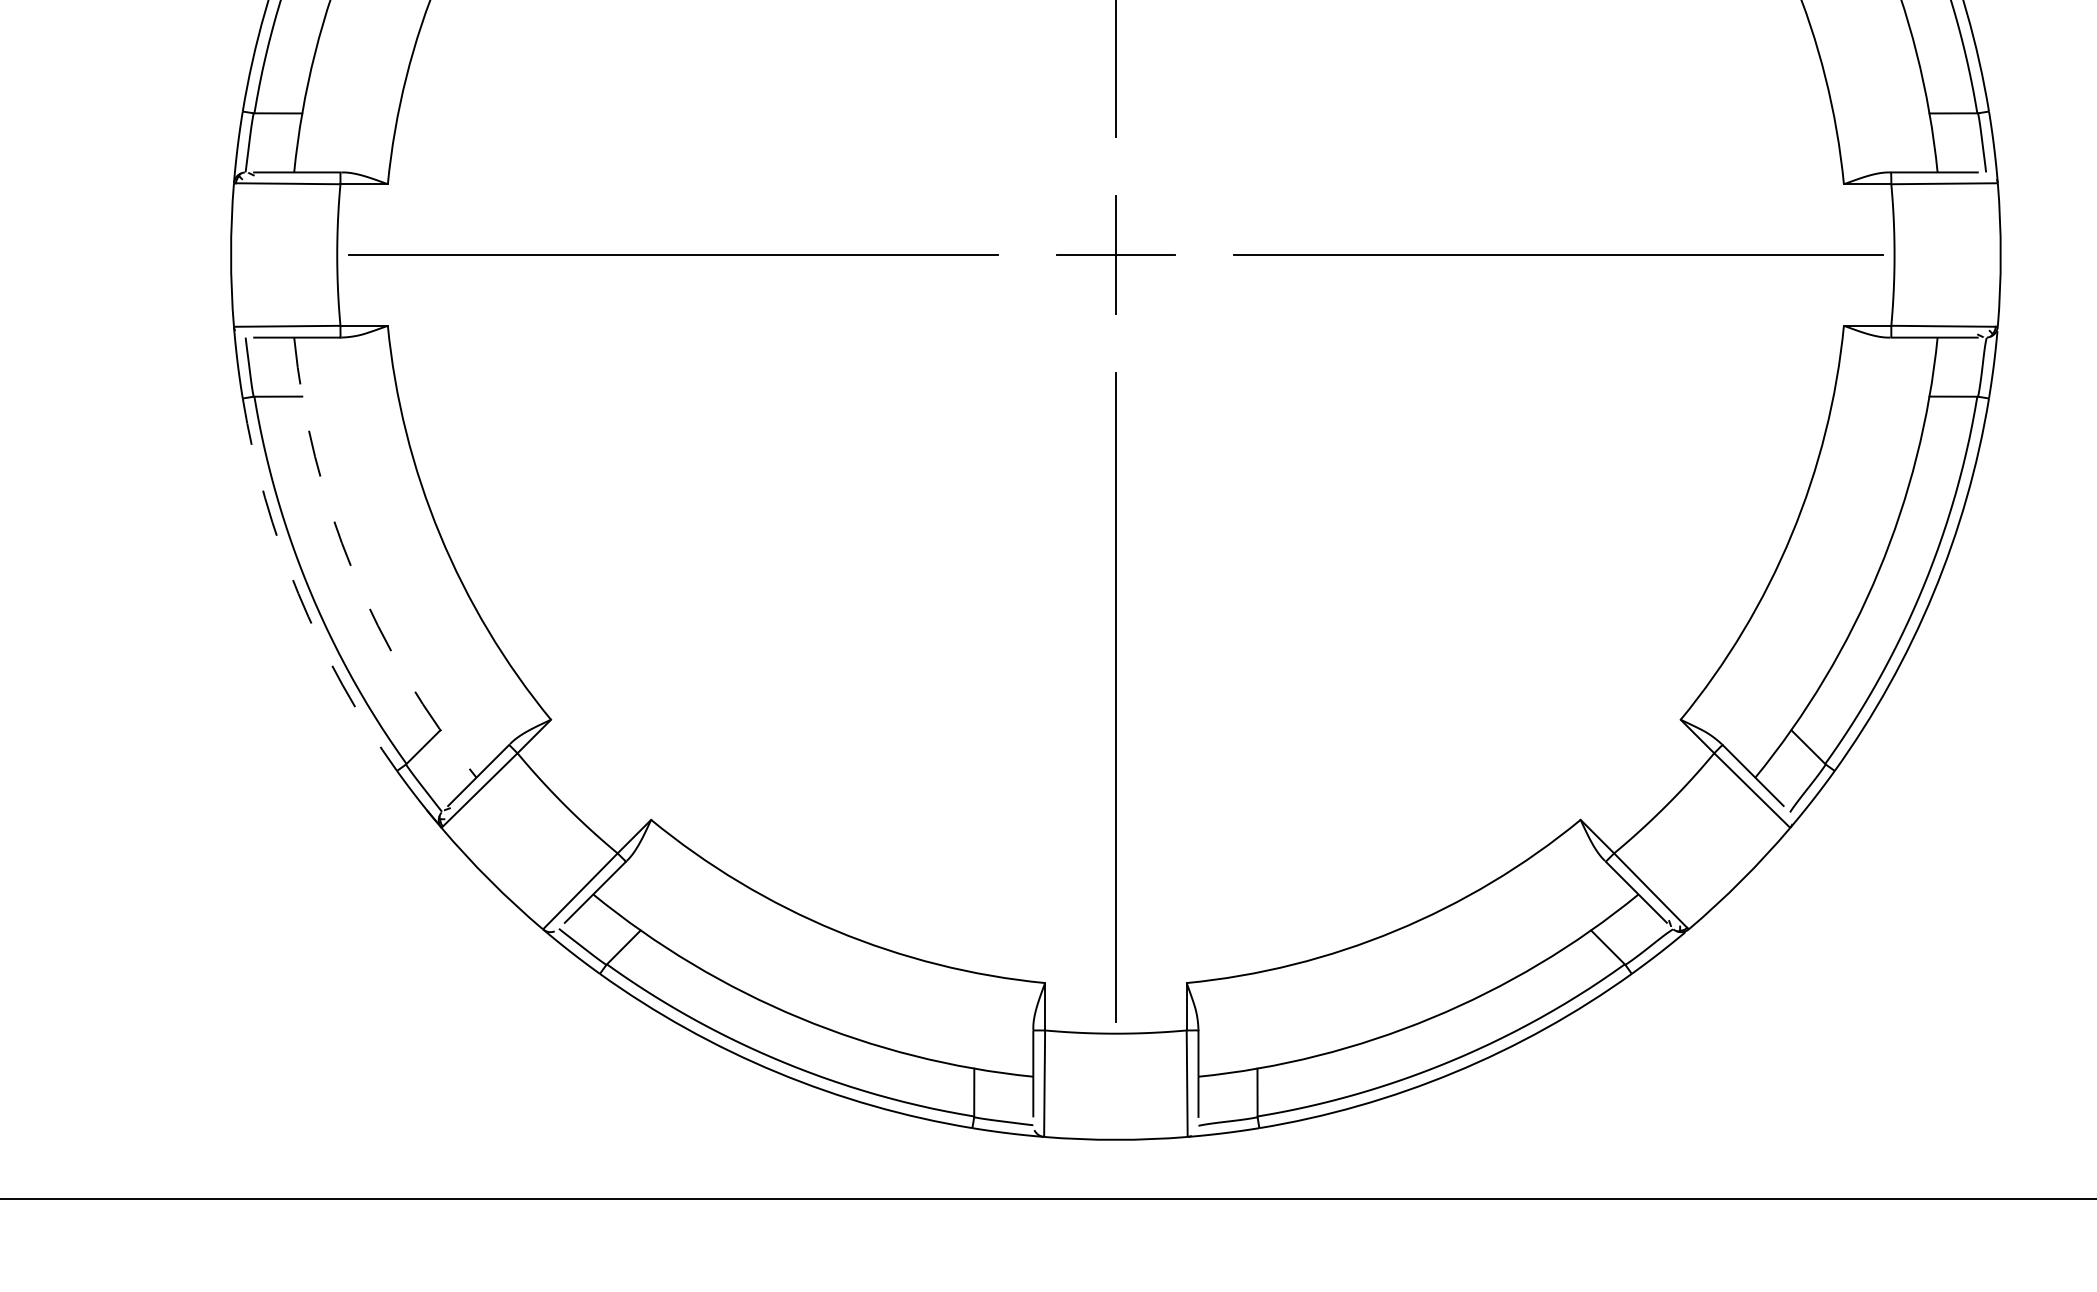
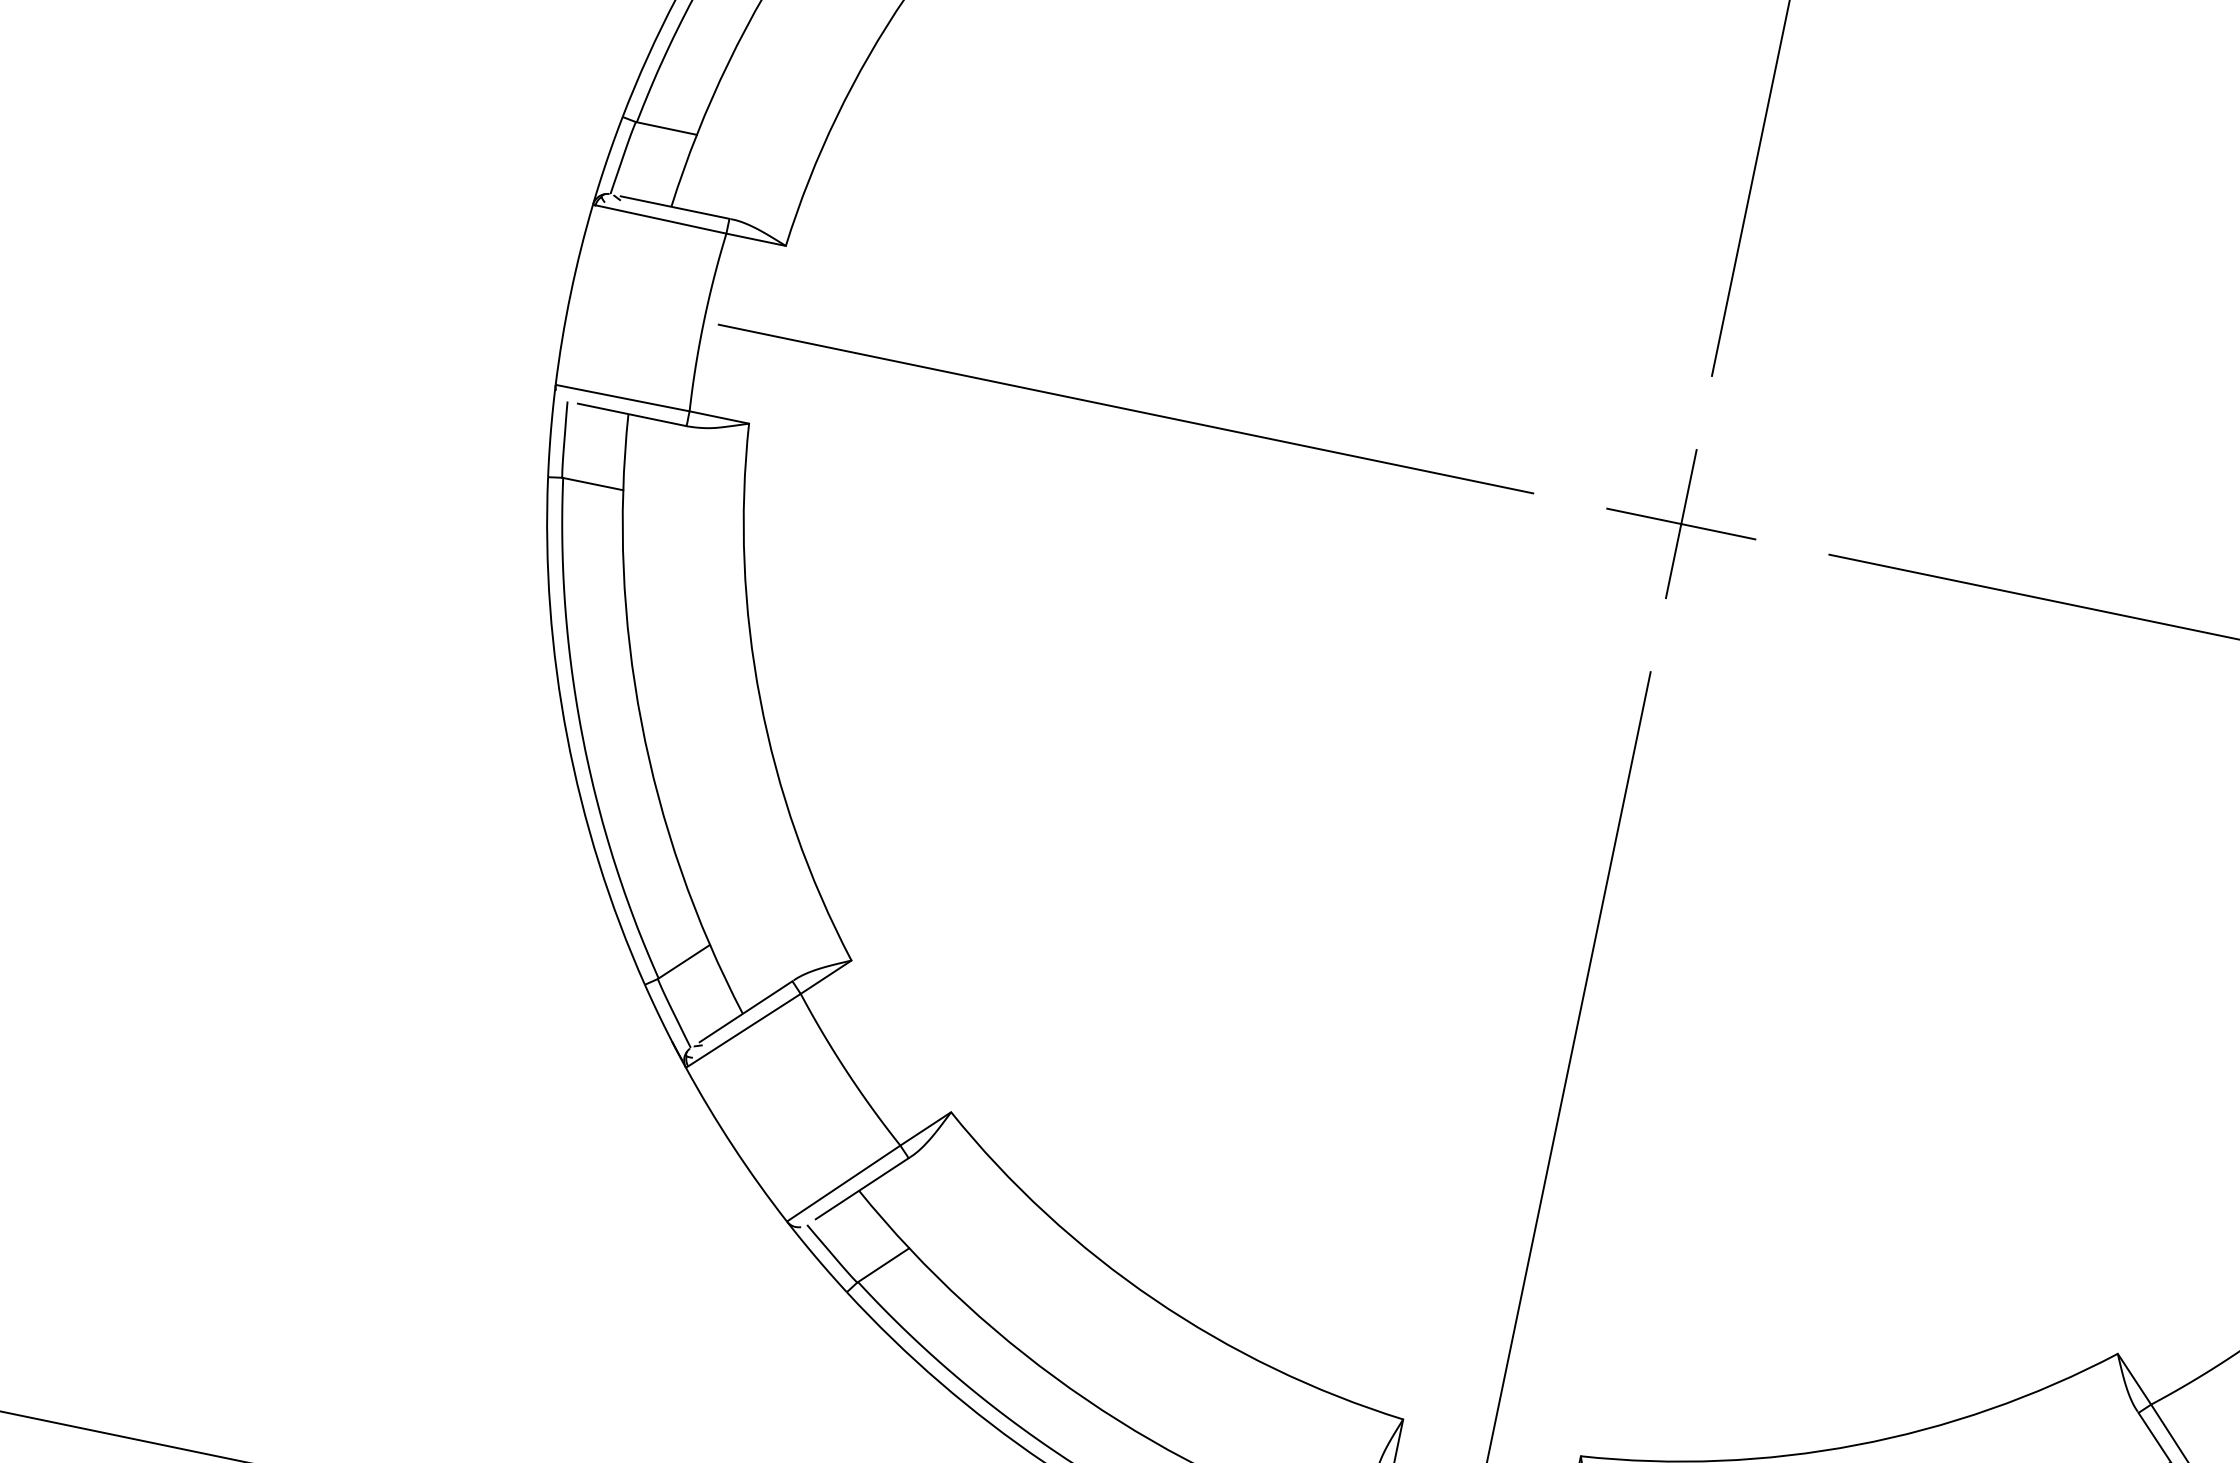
arc: (352, 571) -> (640, 722), dashed -> solid
arc: (298, 593) -> (567, 736), dashed -> solid

